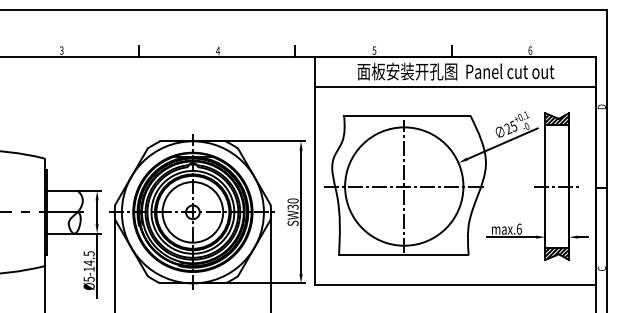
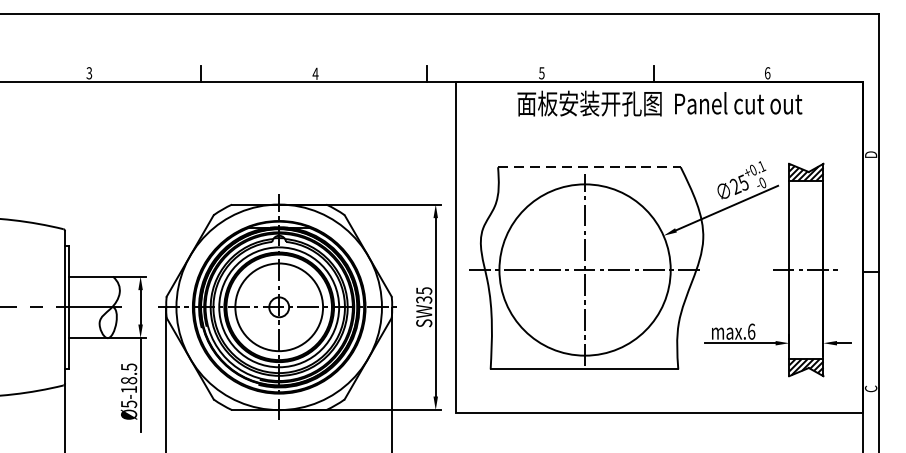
line: (455, 86) -> (659, 125), removed
line: (407, 115) -> (589, 167), solid -> dashed
text: (292, 200) -> (423, 290), SW30 -> SW35
text: (88, 262) -> (128, 379), Ø5-14.5 -> Ø5-18.5

